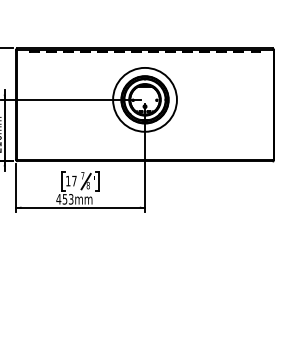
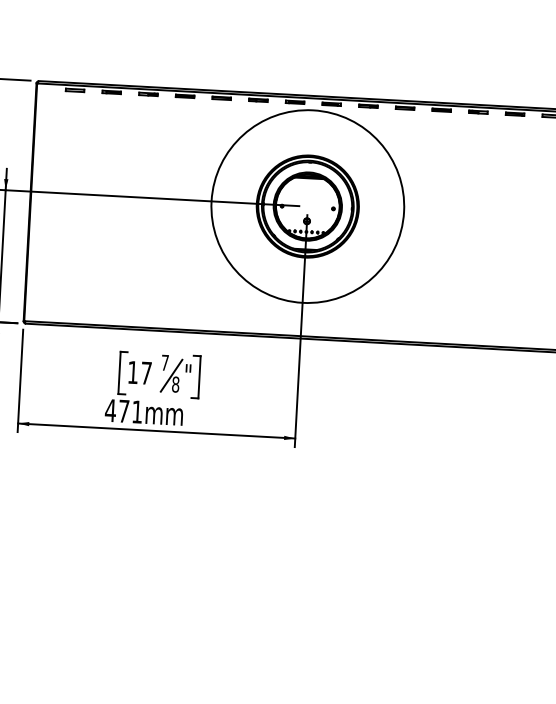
circle: (144, 99) -> (306, 205), size x1.4
text: (67, 199) -> (129, 412), 453mm -> 471mm

